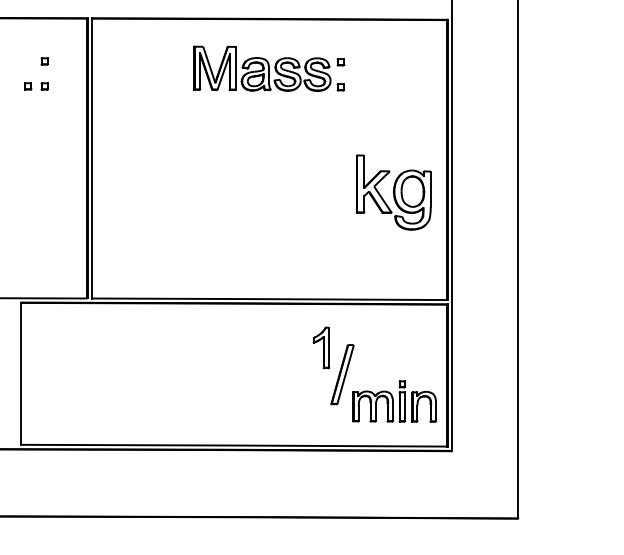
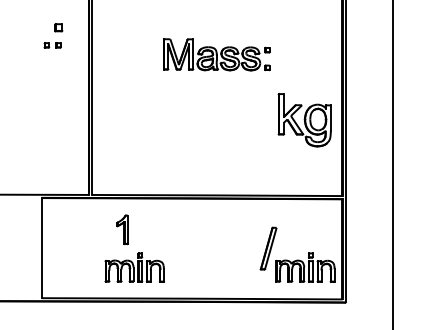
part: (44, 61) -> (58, 27), size x1.6
part: (269, 68) -> (217, 54), moved
part: (321, 347) -> (122, 229), moved
part: (152, 401) -> (134, 267), added

